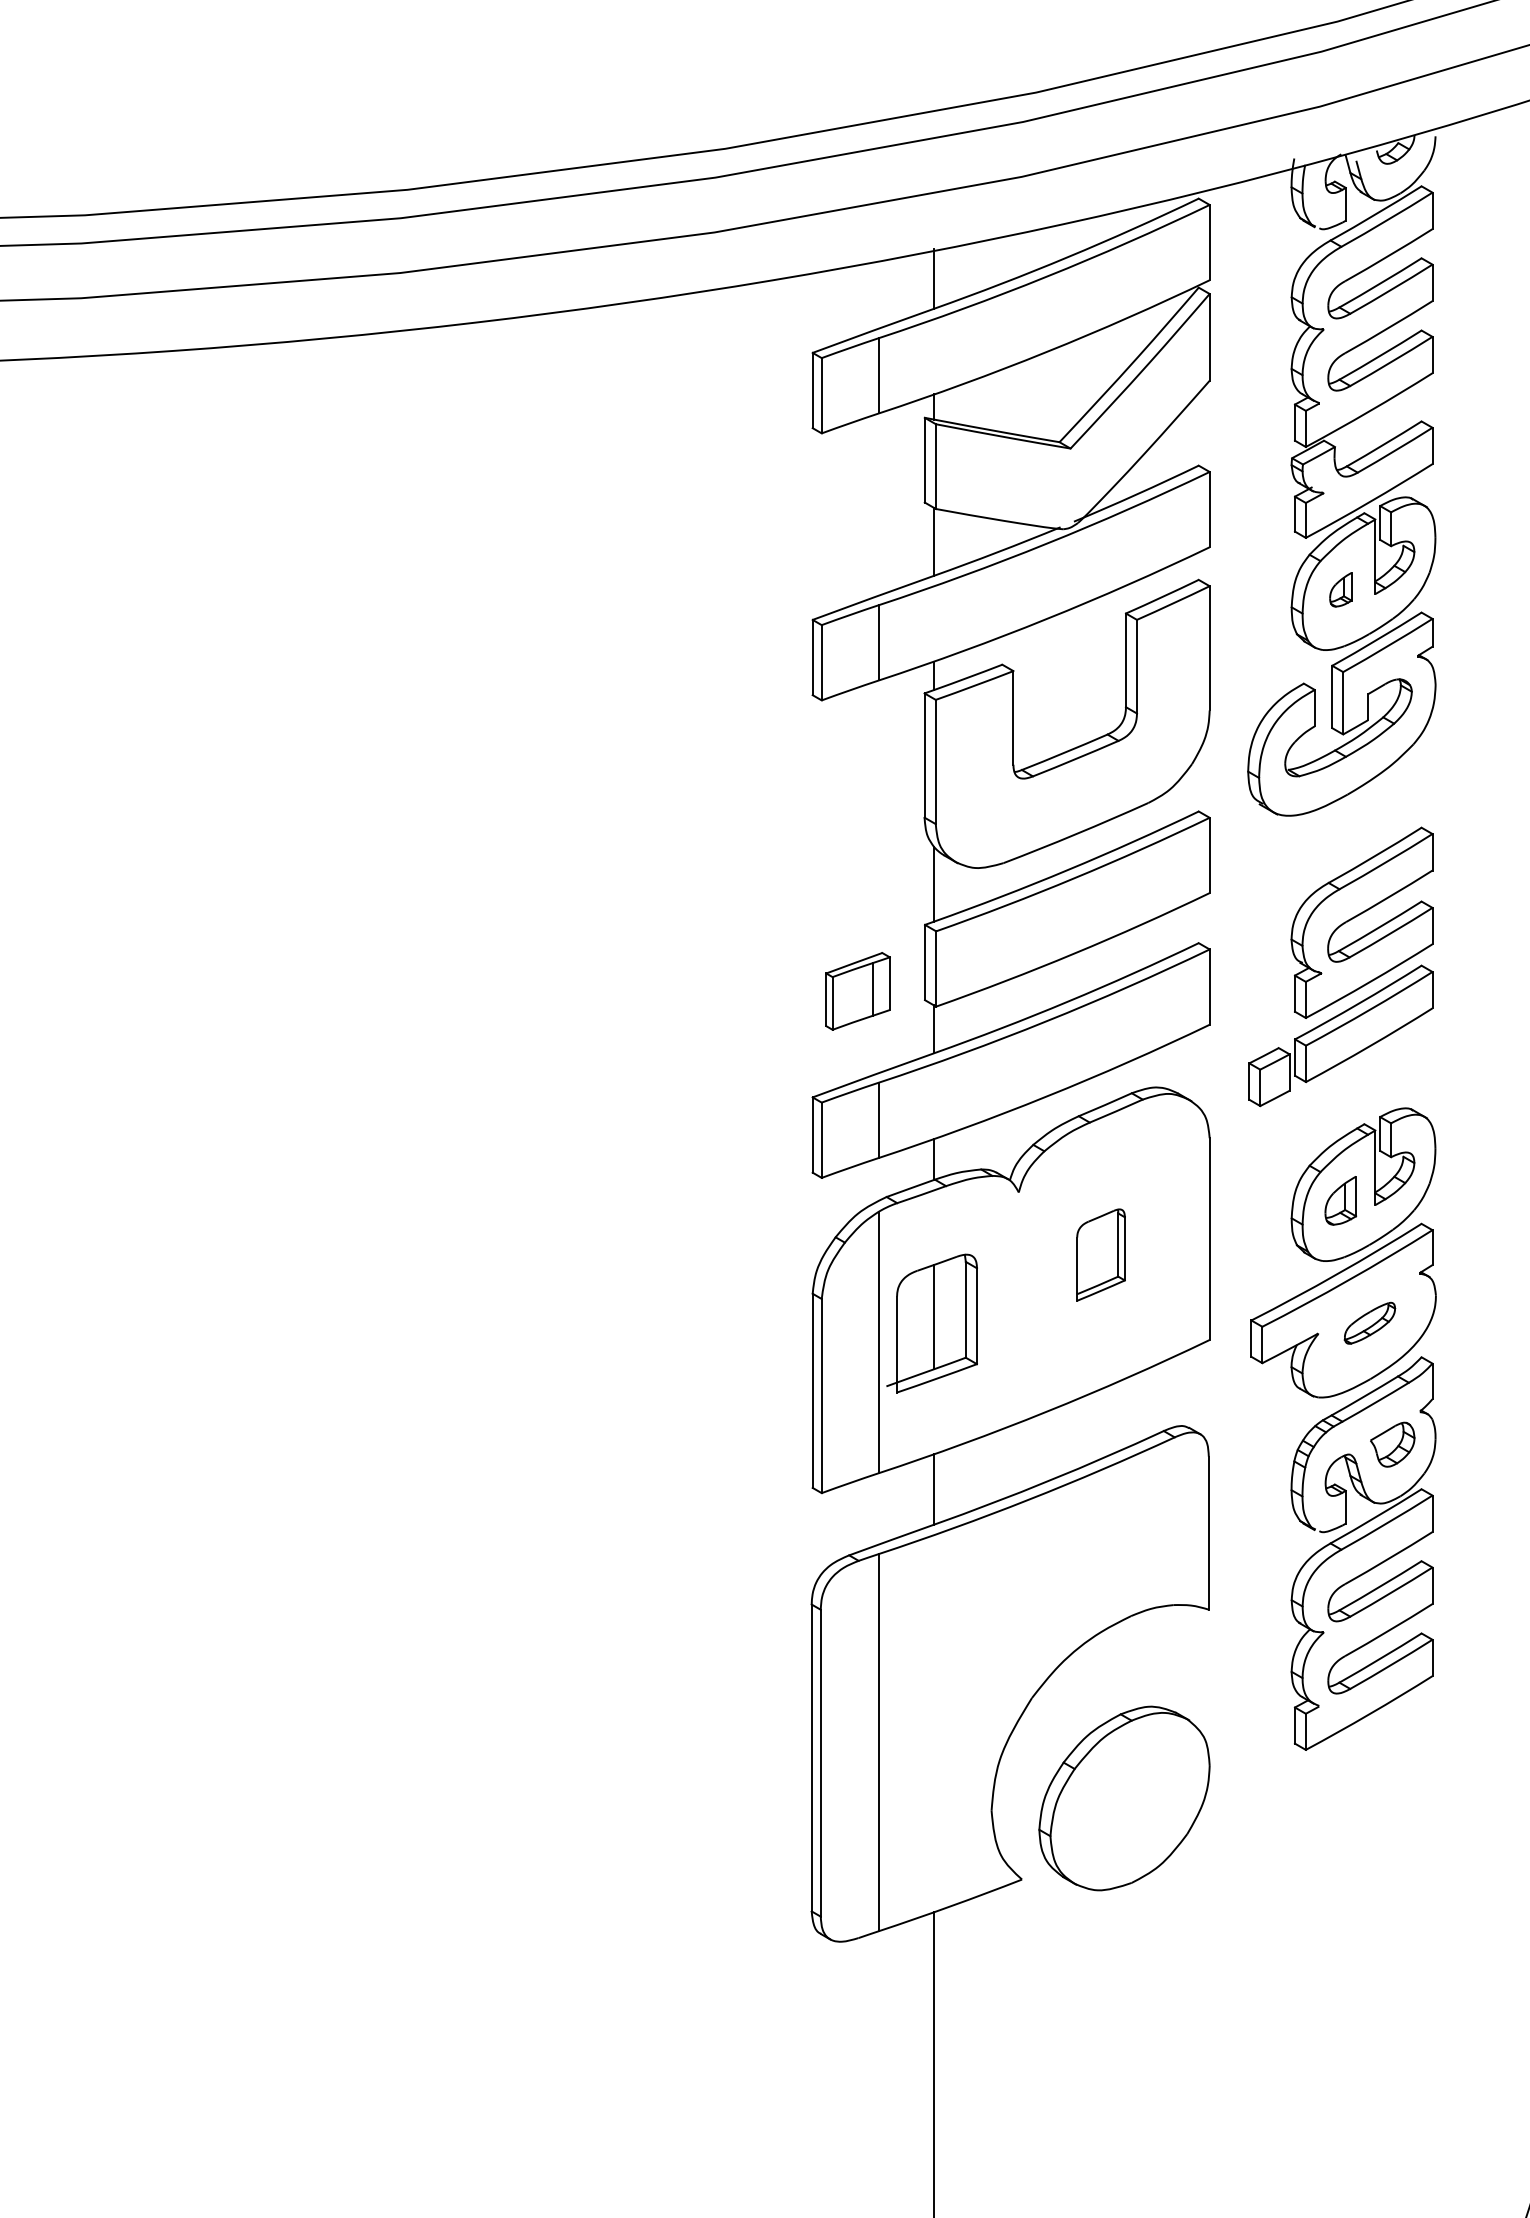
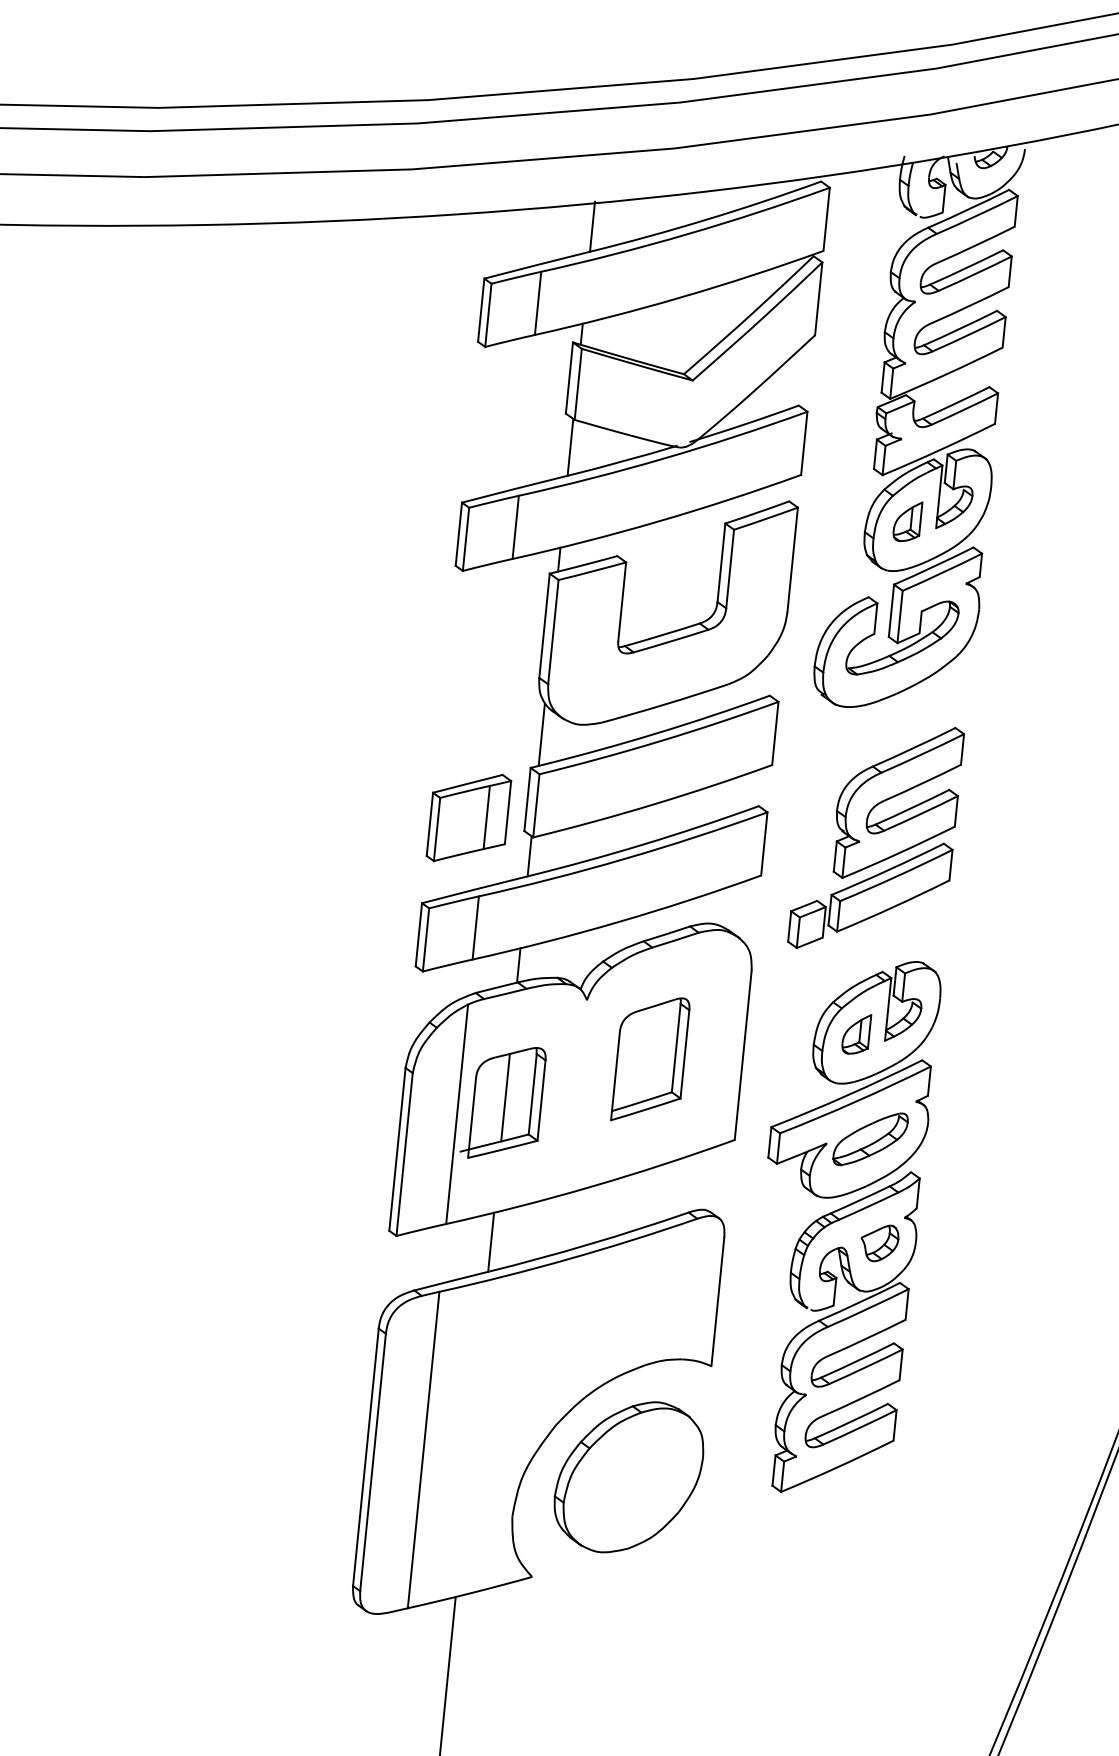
part: (1340, 589) -> (907, 521), size x1.43
part: (857, 991) -> (468, 818), size x1.43
part: (1100, 1254) -> (650, 1059), size x1.67
part: (1369, 1323) -> (870, 1139), size x1.67
part: (1124, 1798) -> (628, 1477), moved

